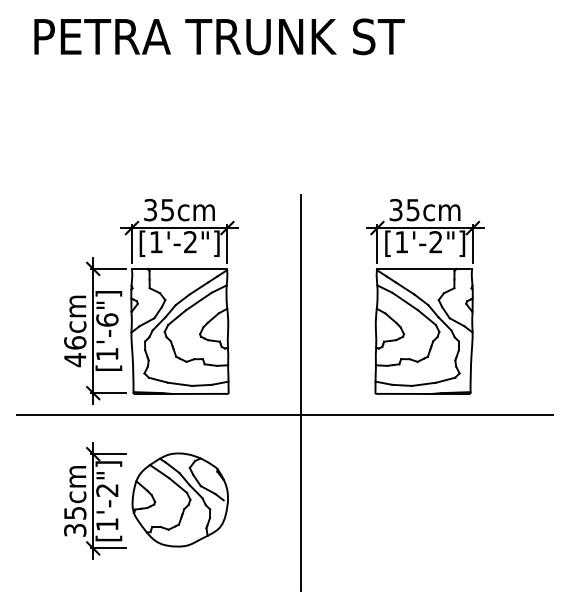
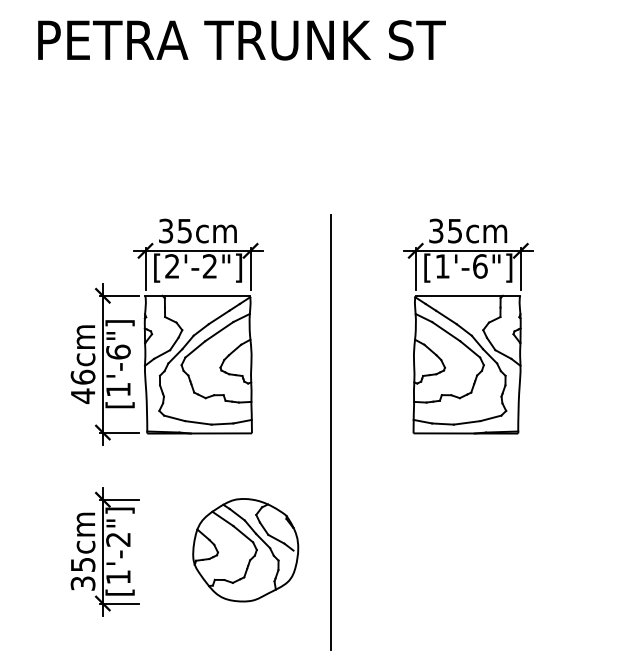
text: (156, 242) -> (172, 266), [1'-2"] -> [2'-2"]
text: (436, 242) -> (480, 266), [1'-2"] -> [1'-6"]
line: (284, 415) -> (313, 457), removed
part: (180, 500) -> (245, 550), moved

